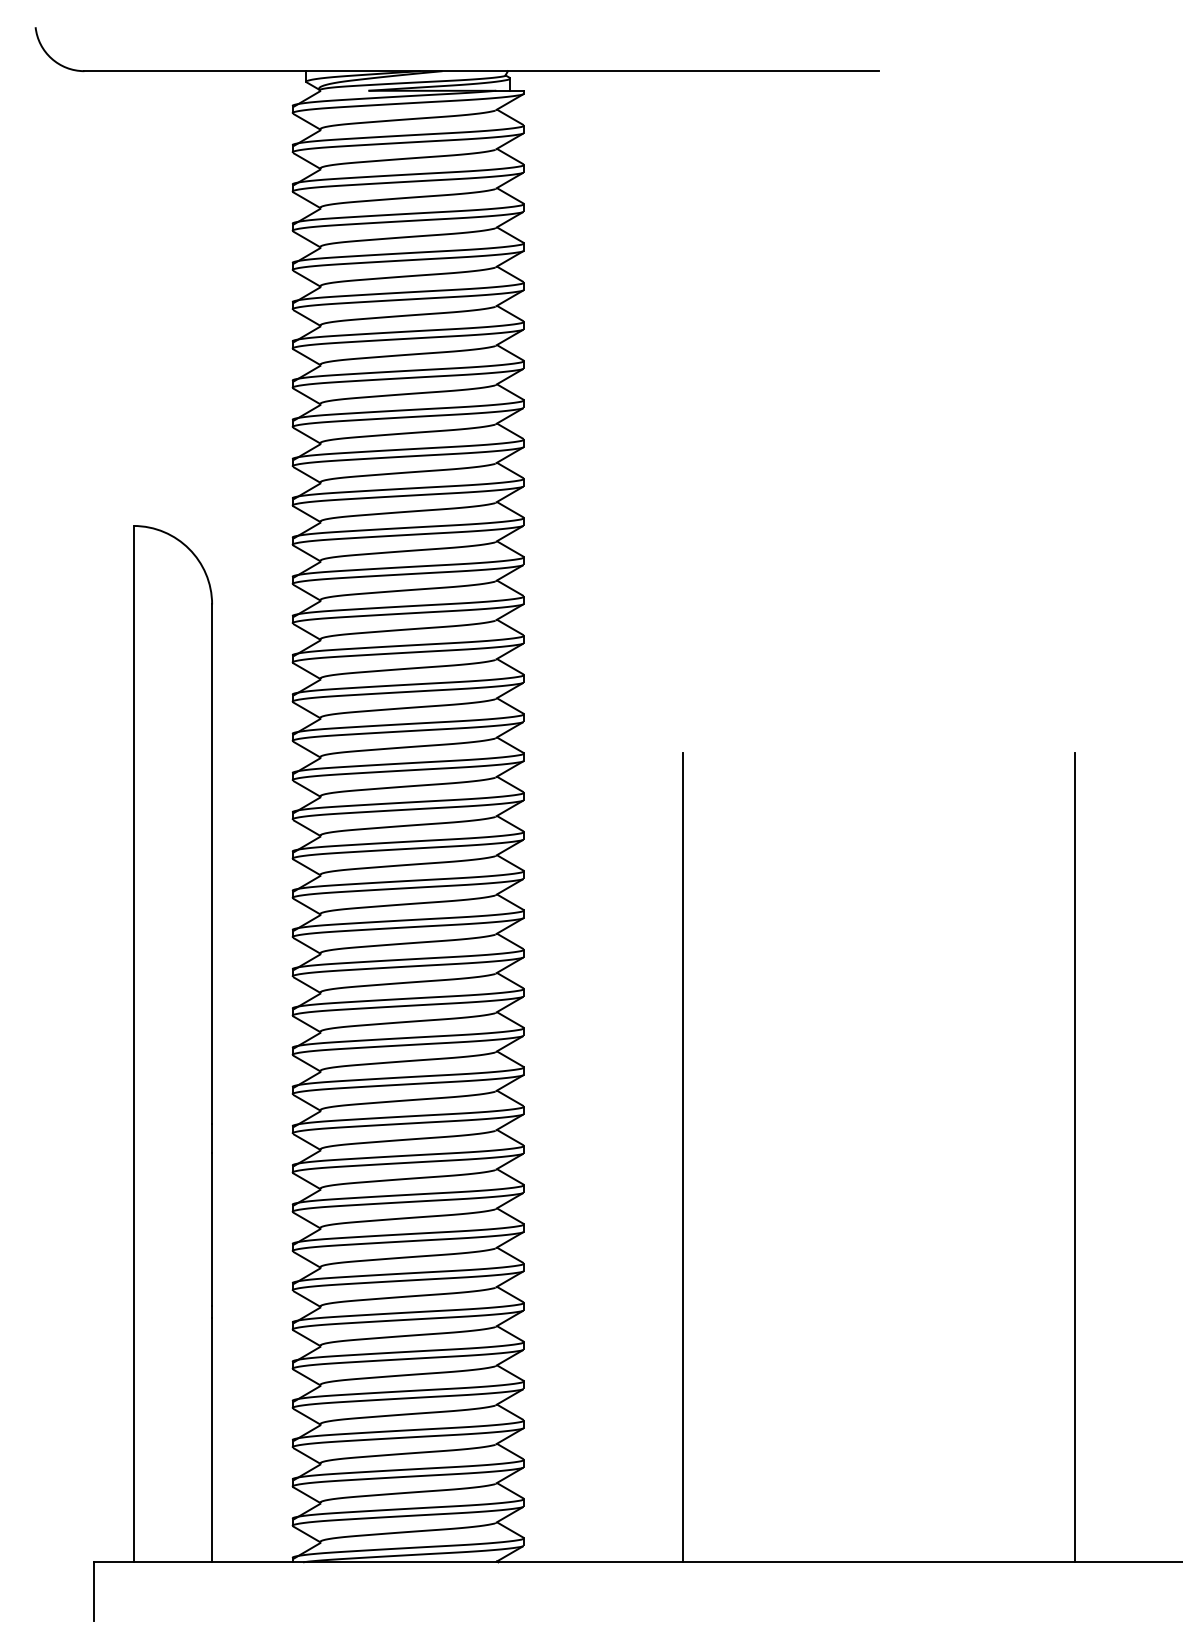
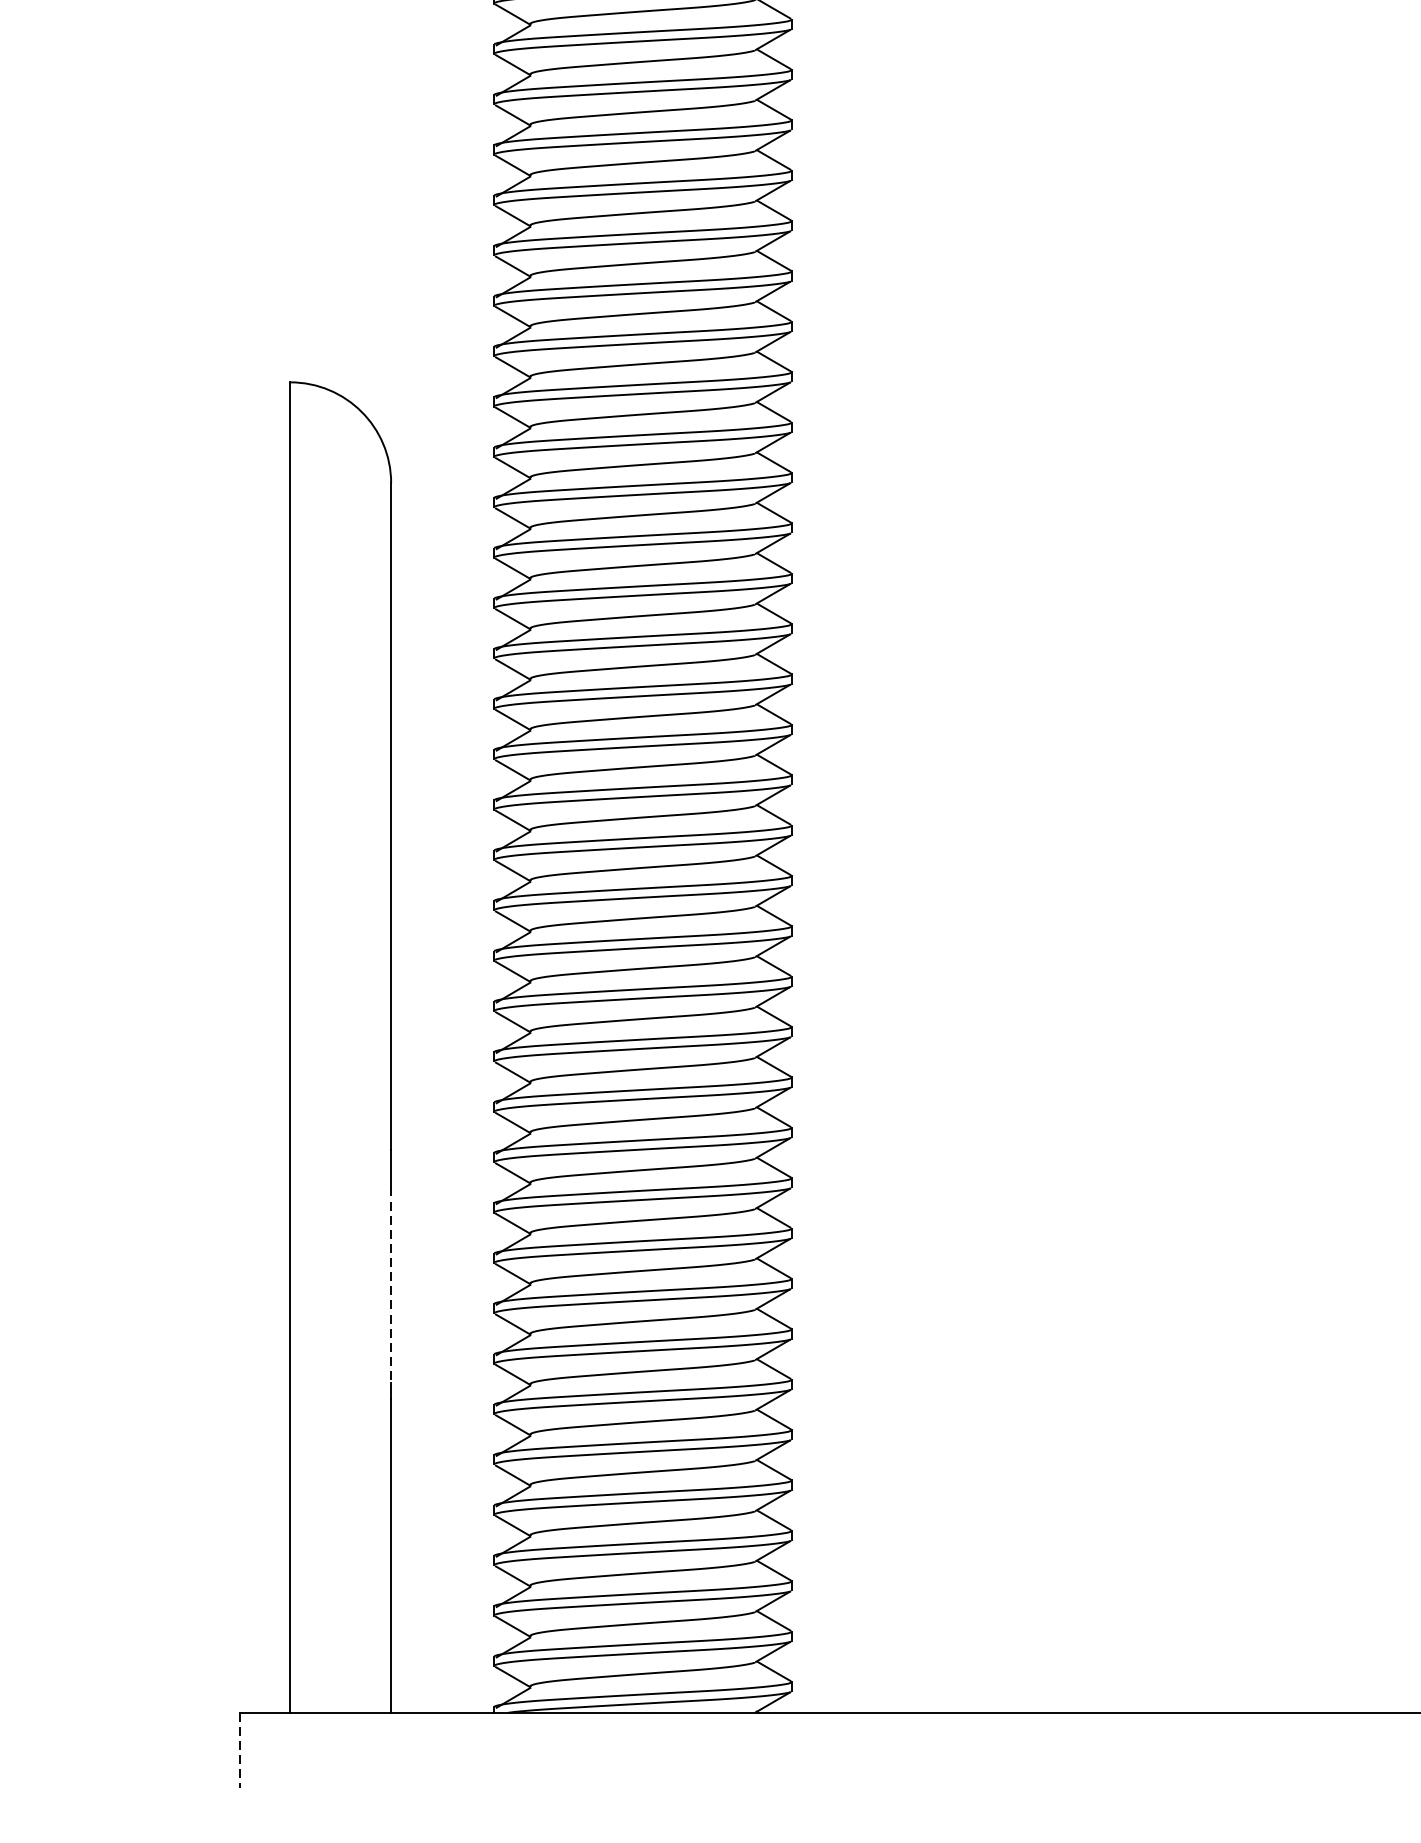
line: (683, 1157) -> (996, 1193), removed
line: (212, 1229) -> (391, 1285), solid -> dashed
line: (94, 1592) -> (240, 1751), solid -> dashed

